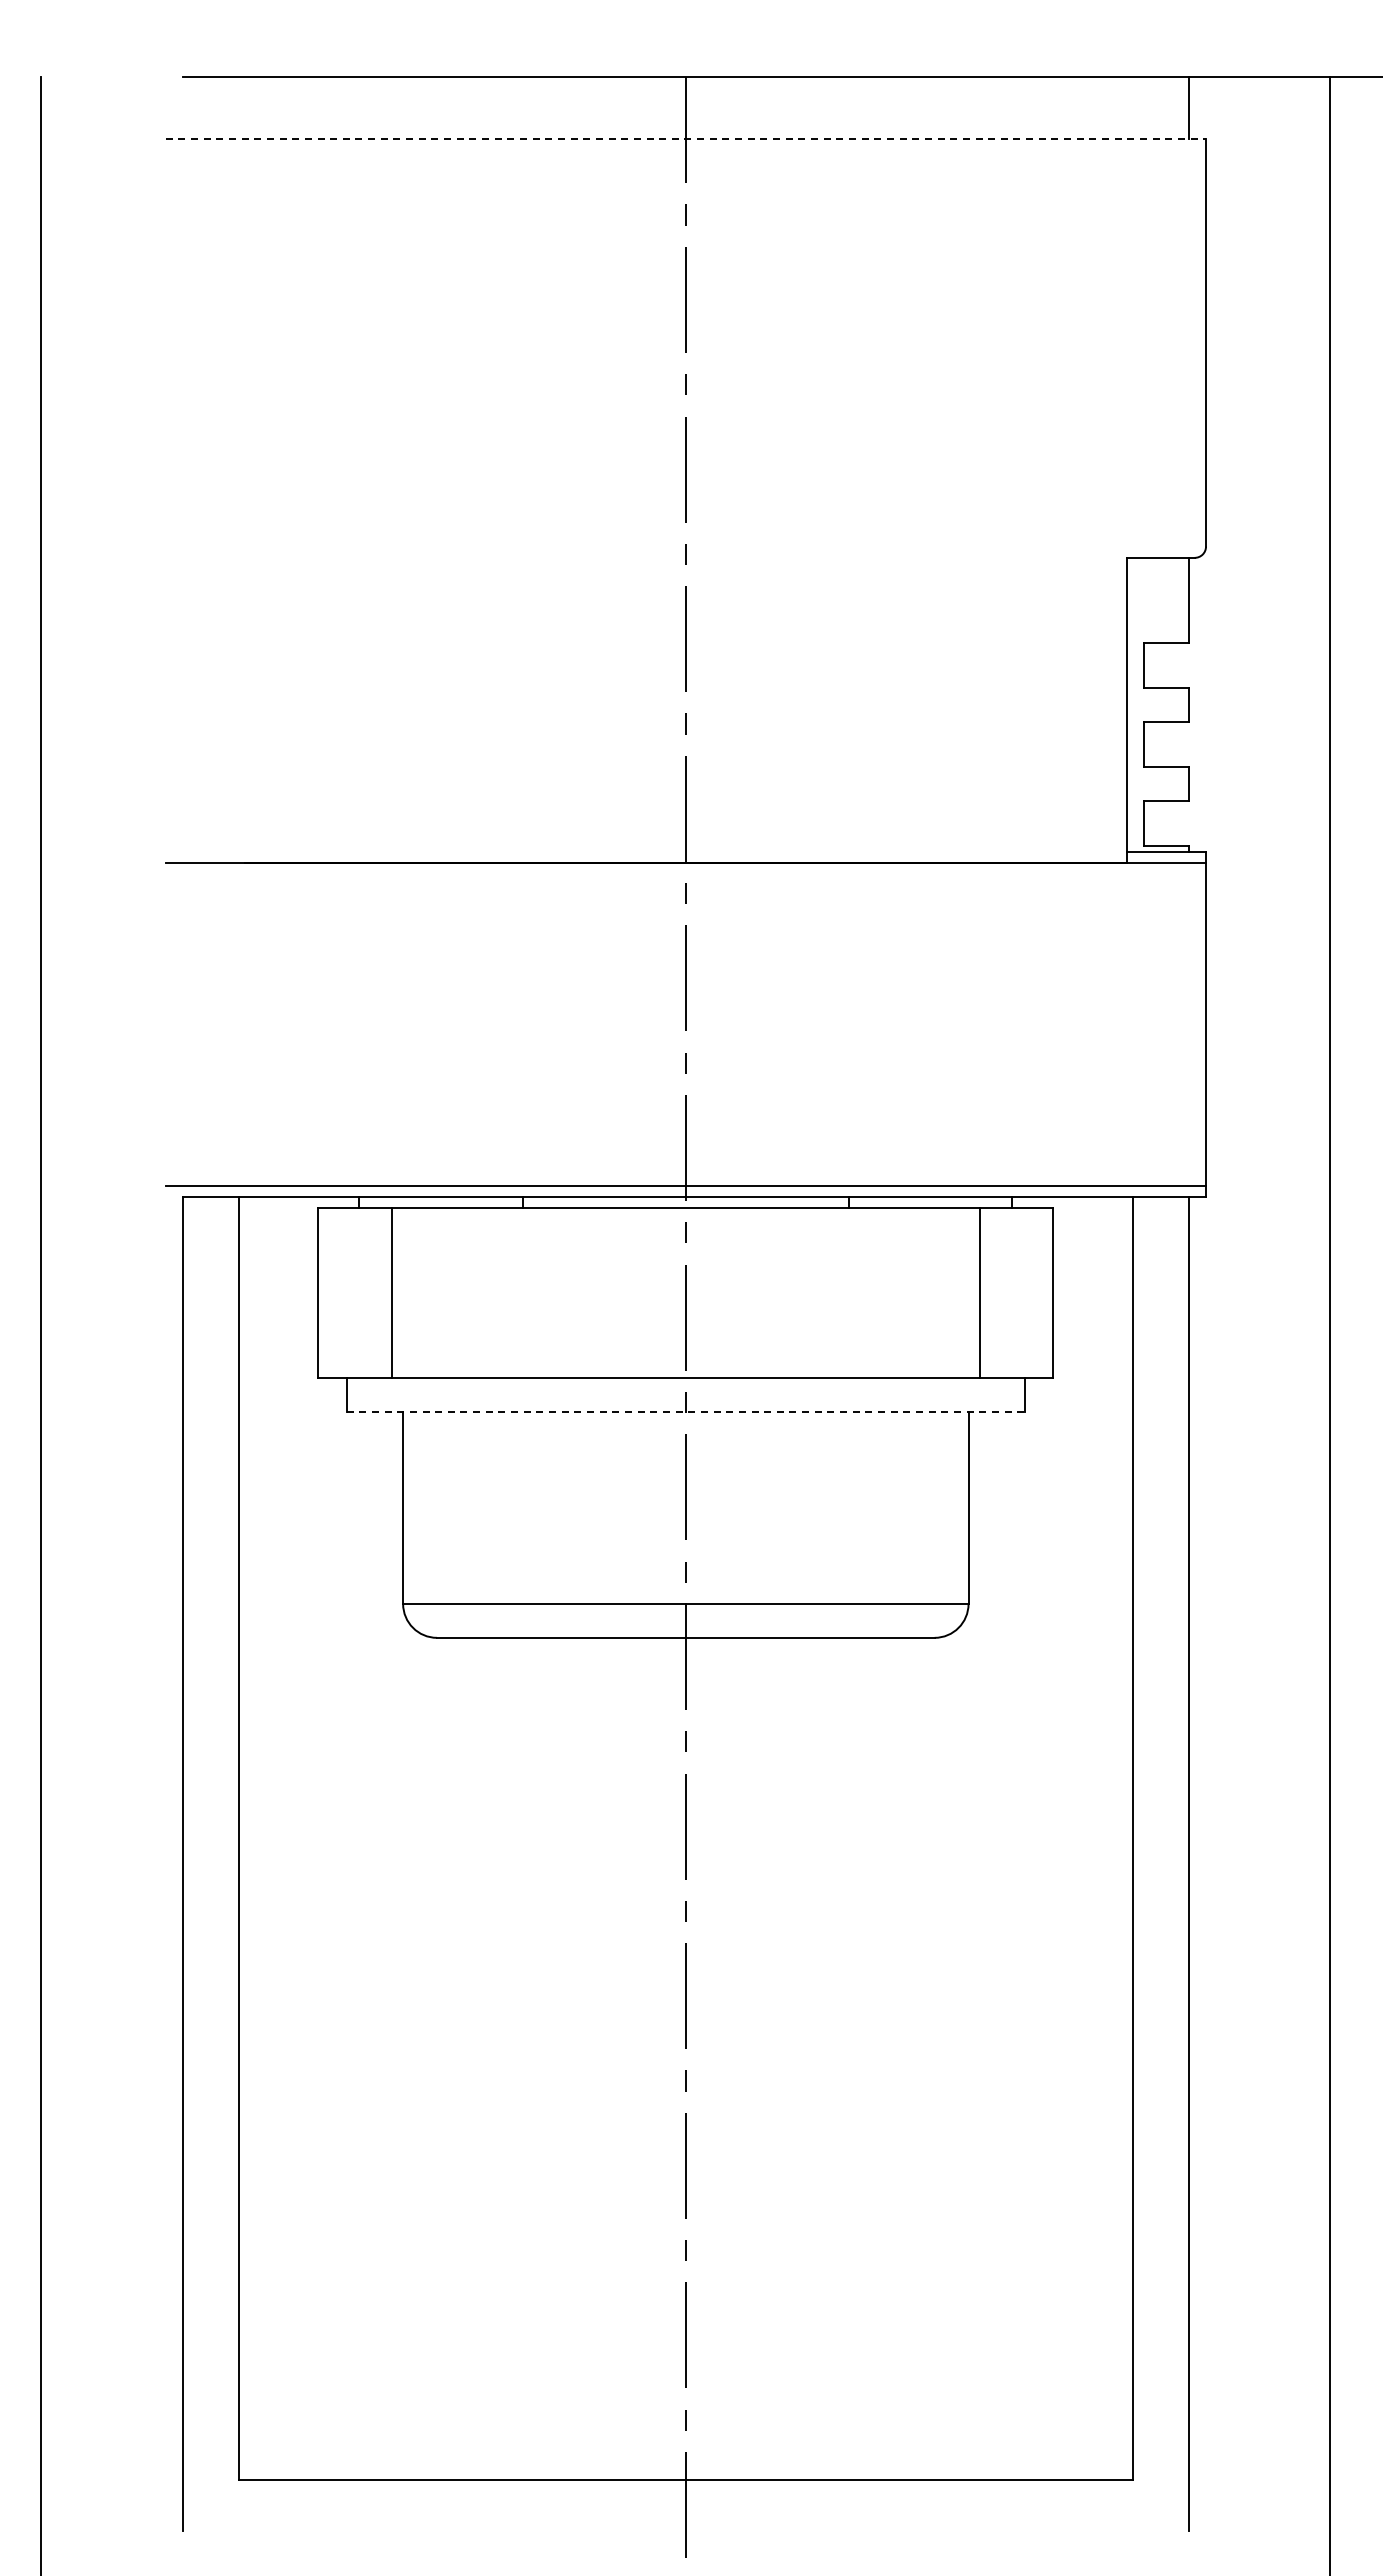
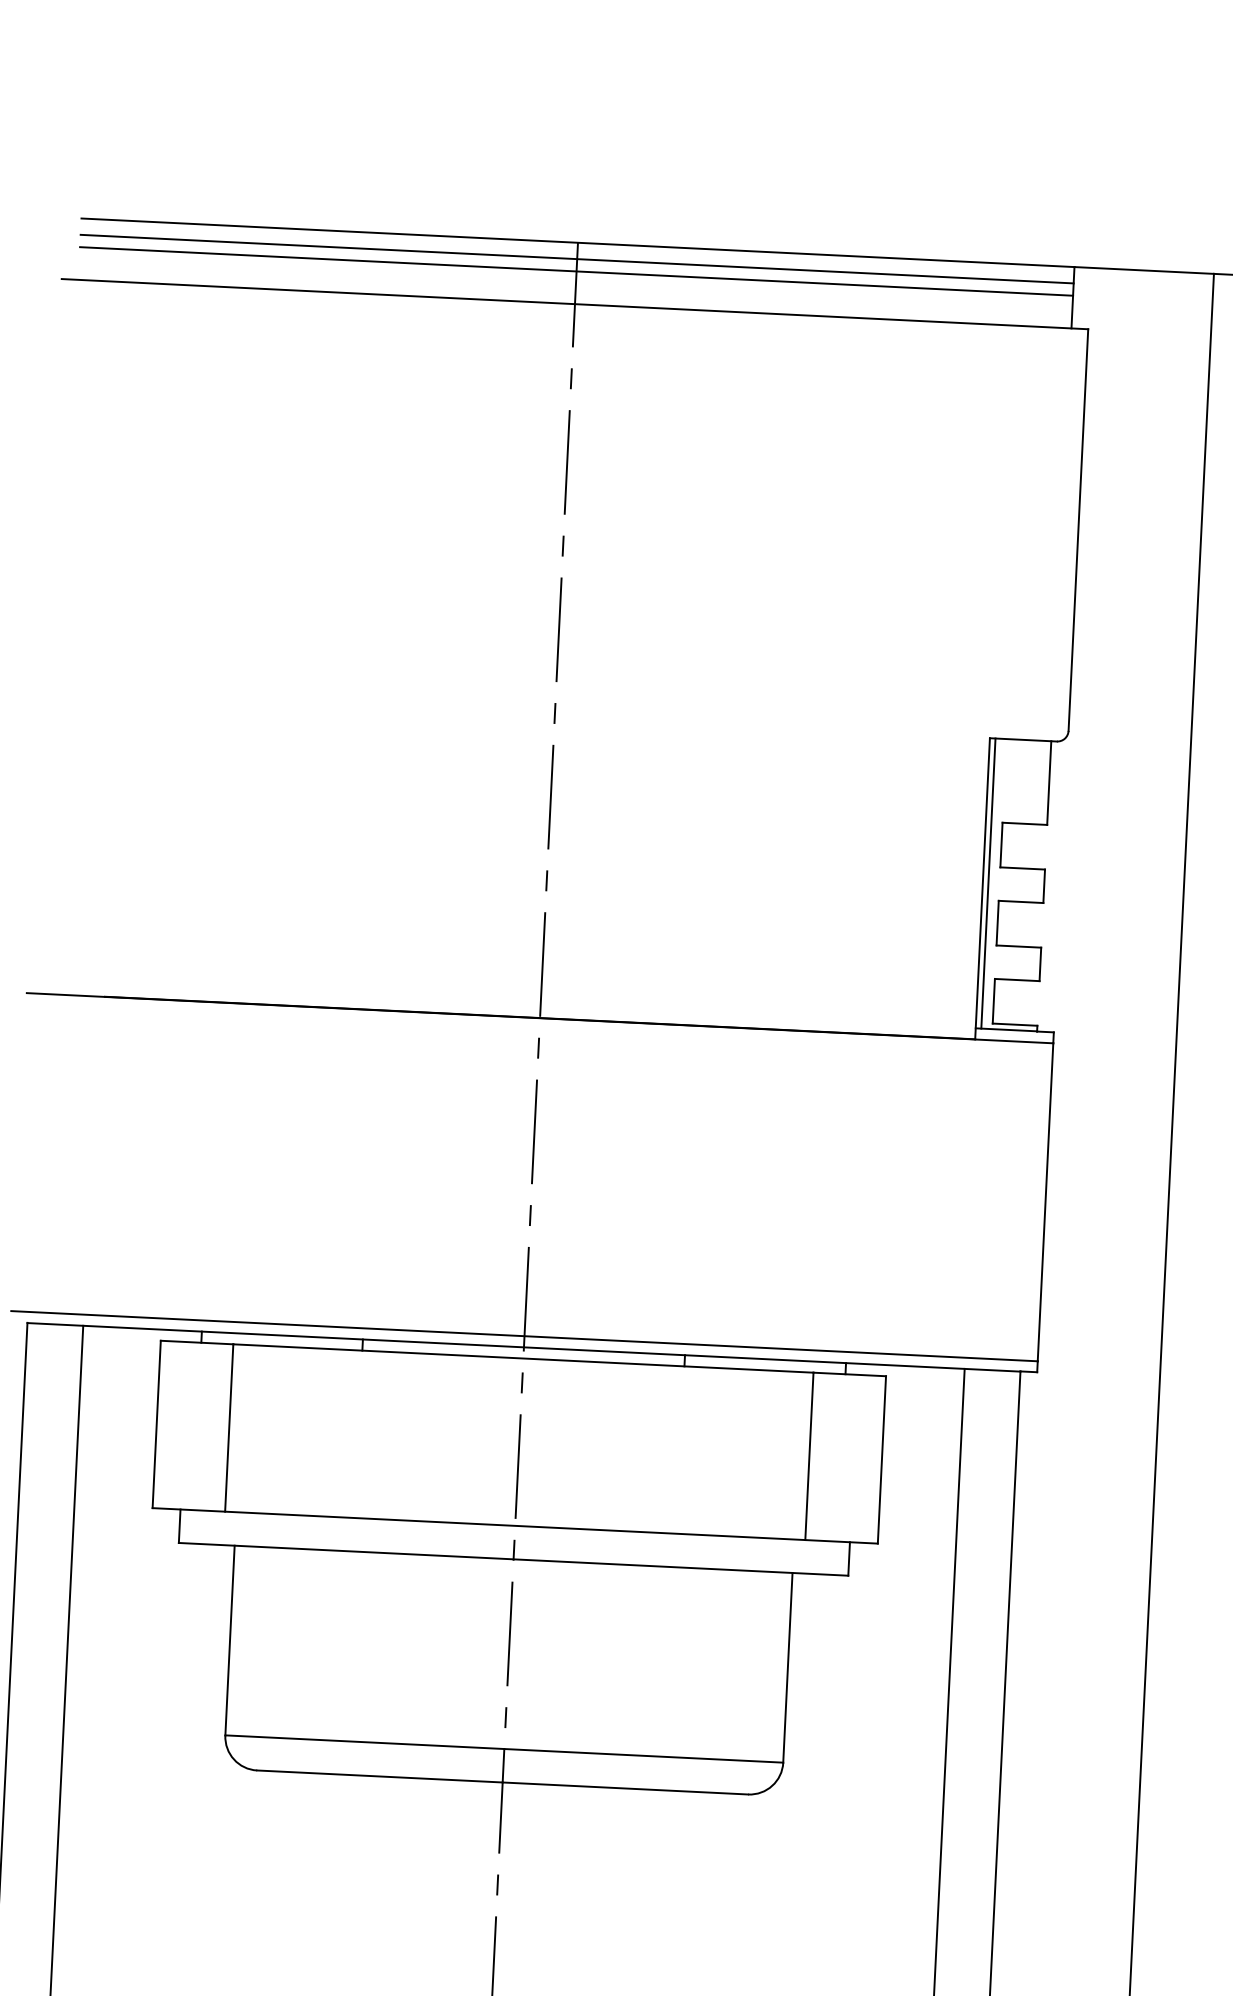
line: (685, 93) -> (576, 258), added
line: (685, 106) -> (576, 271), added
line: (686, 139) -> (575, 304), dashed -> solid
line: (1132, 704) -> (988, 883), added
line: (686, 1411) -> (514, 1559), dashed -> solid

